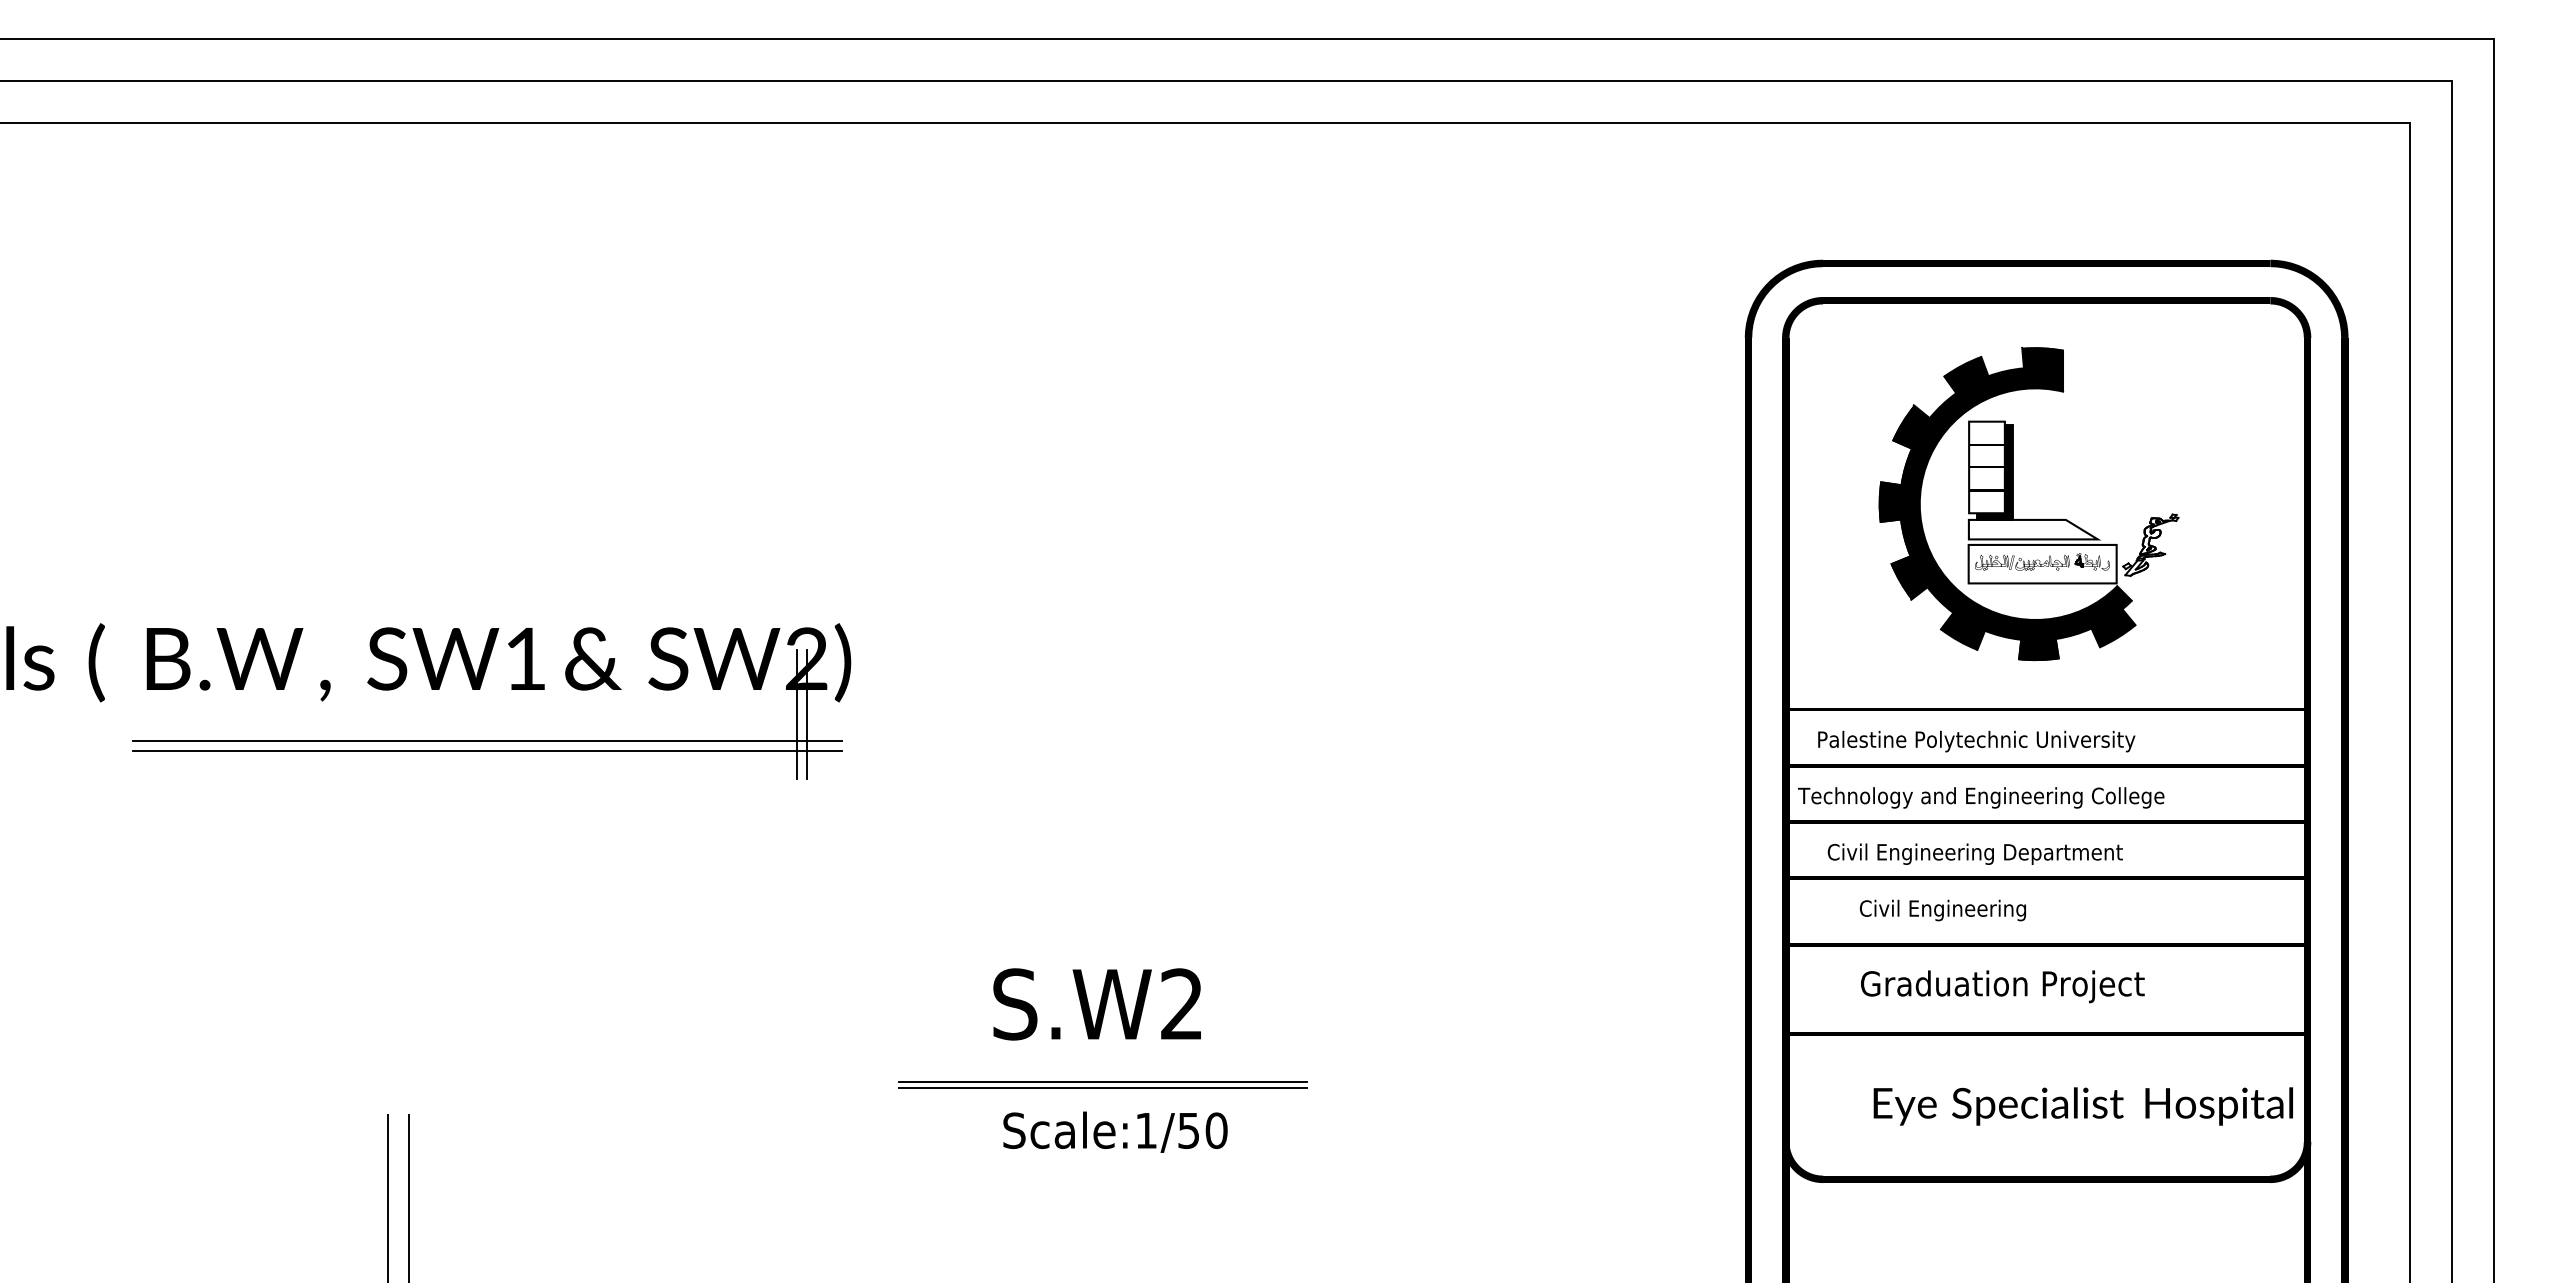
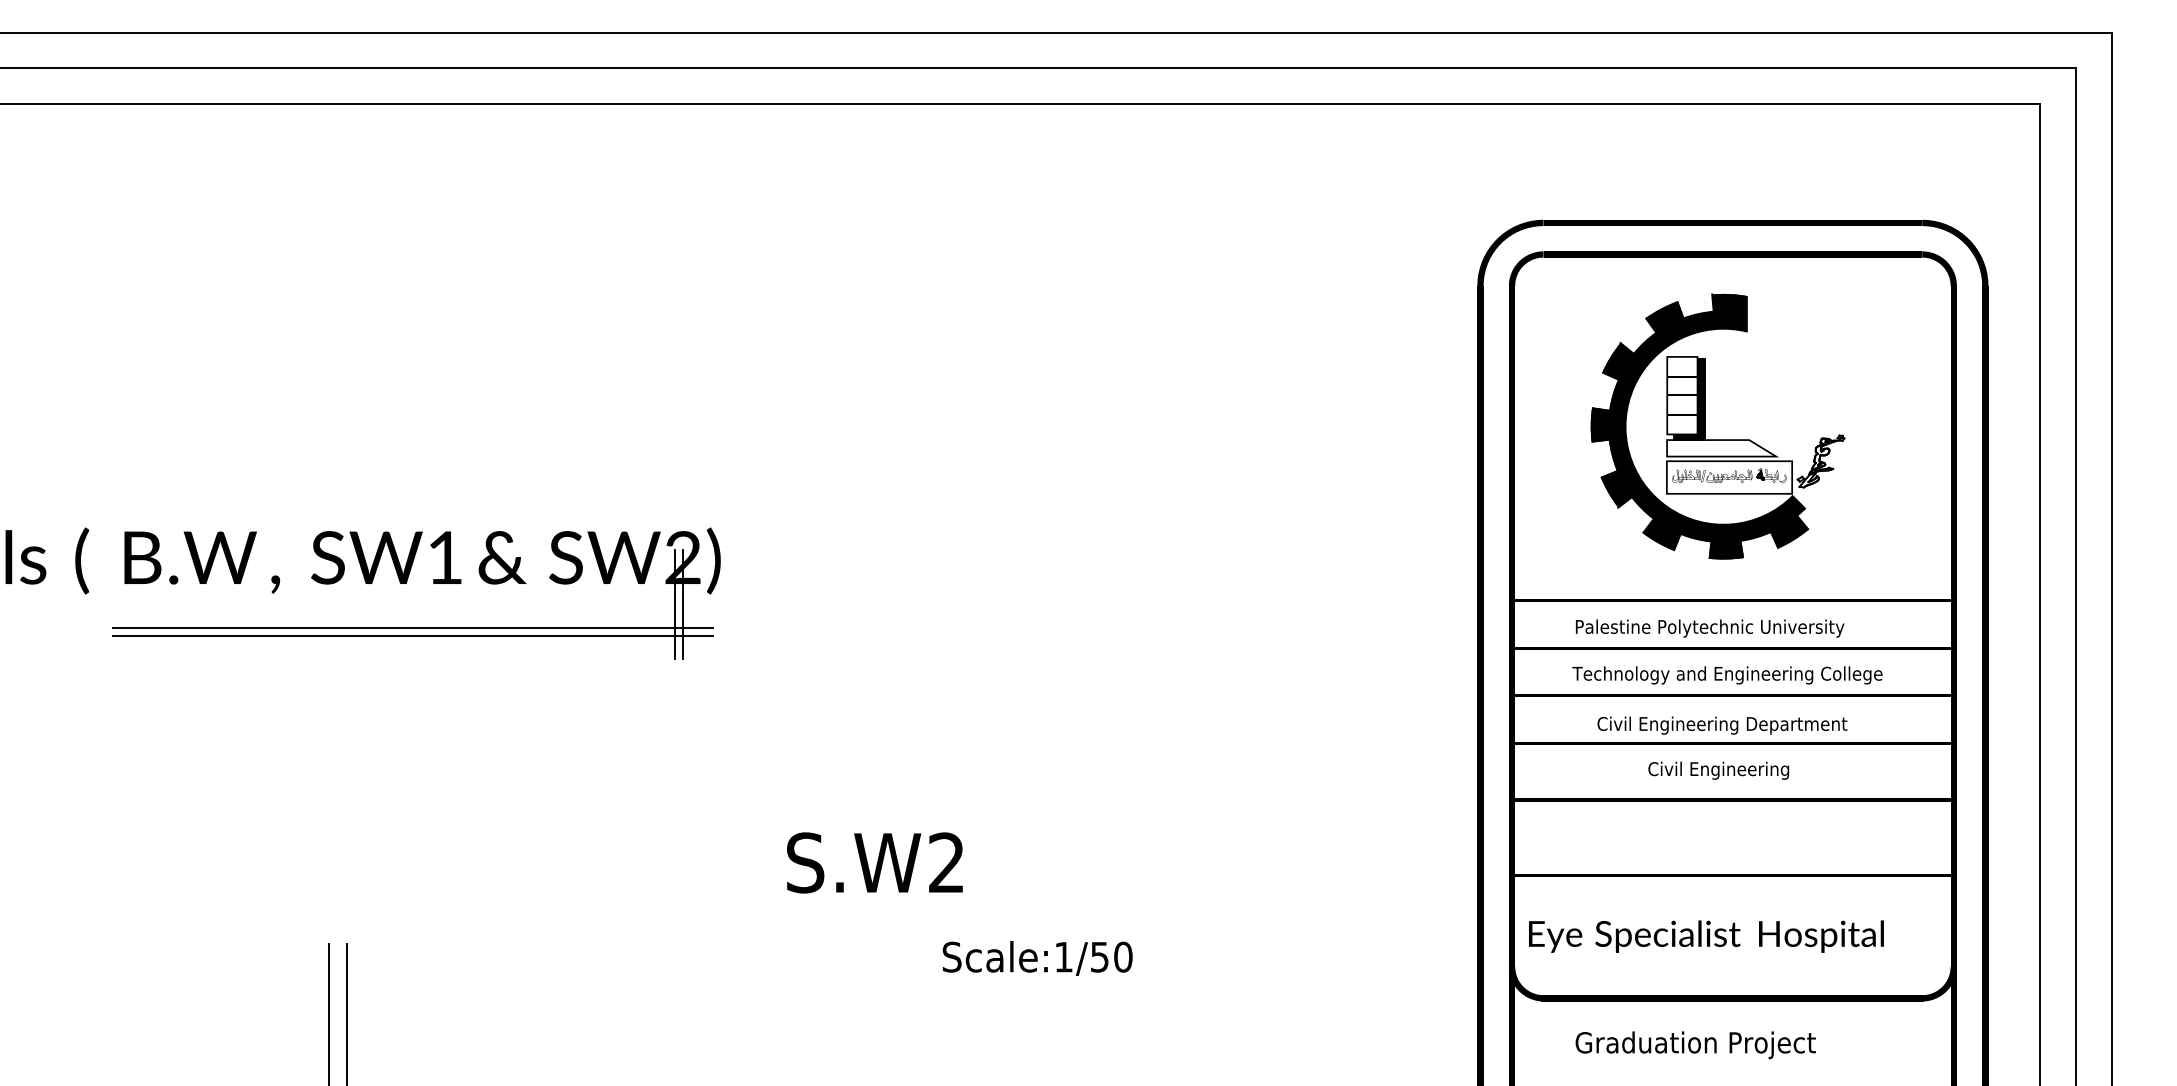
text: (1976, 741) -> (1709, 628), moved
text: (1981, 797) -> (1727, 675), moved
text: (1974, 853) -> (1721, 725), moved
text: (1942, 910) -> (1718, 770), moved
text: (2002, 986) -> (1695, 1045), moved
text: (1096, 1004) -> (874, 863), moved
part: (1102, 1084) -> (933, 918), removed
text: (2082, 1106) -> (1705, 936), moved
text: (1115, 1131) -> (1037, 957), moved

